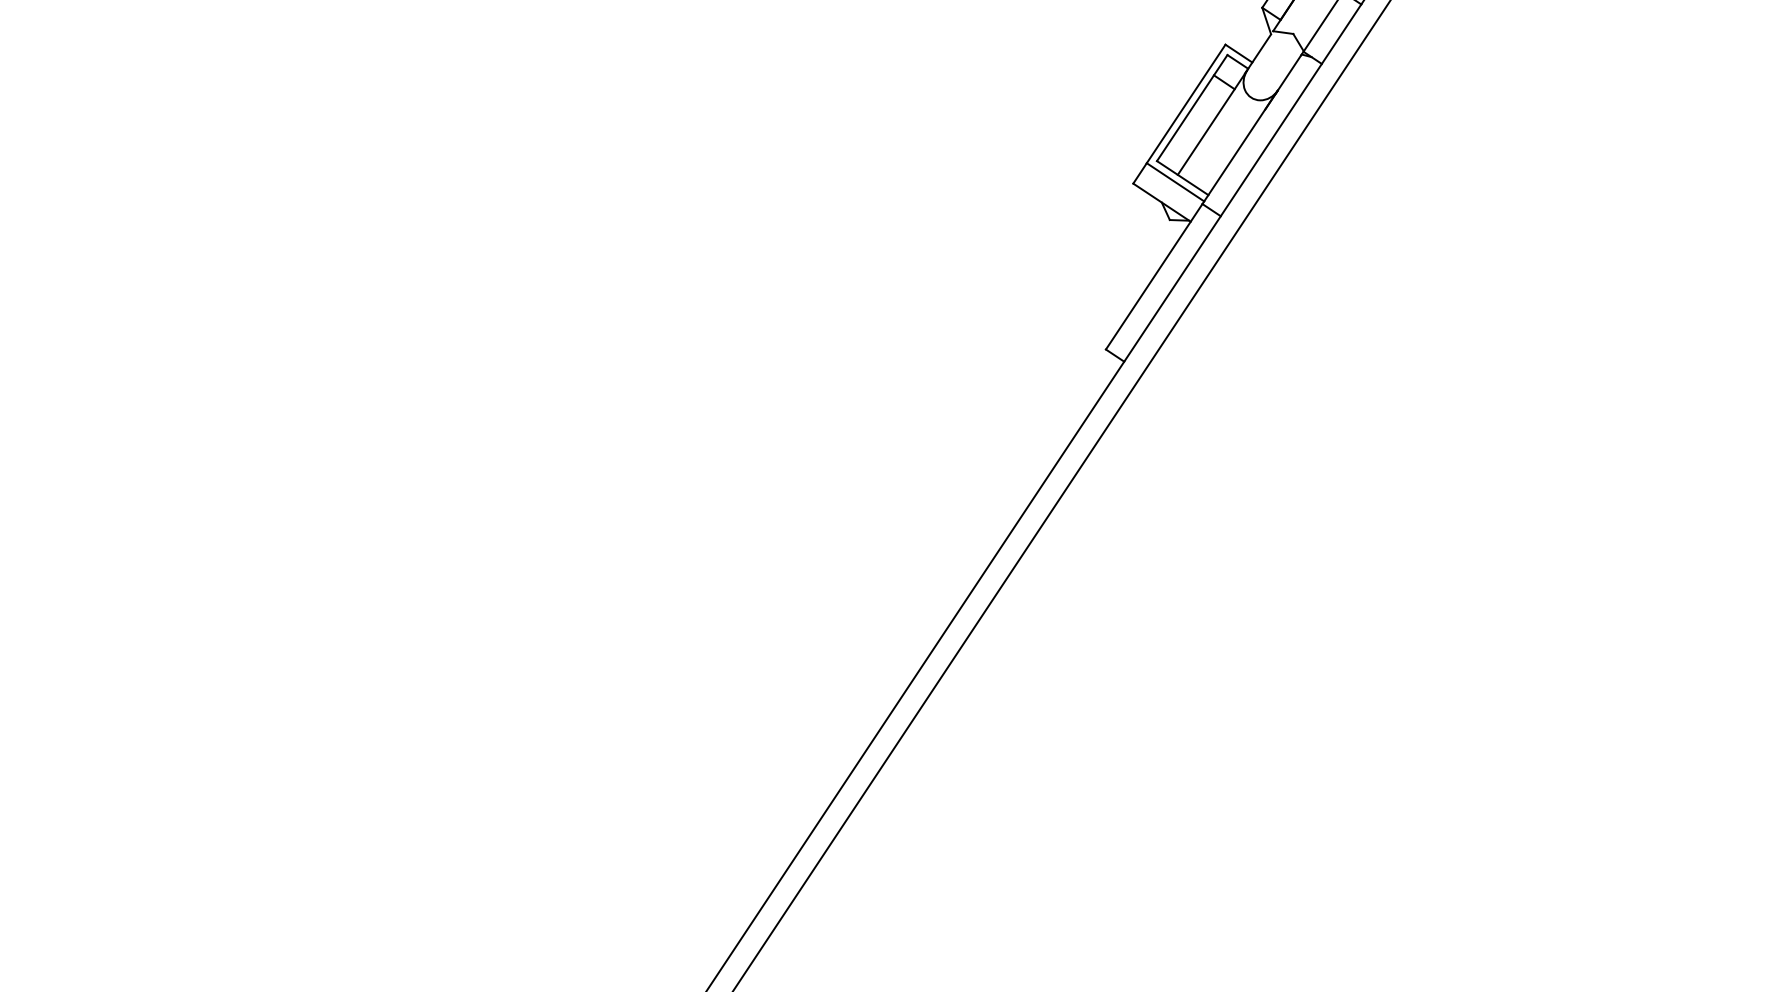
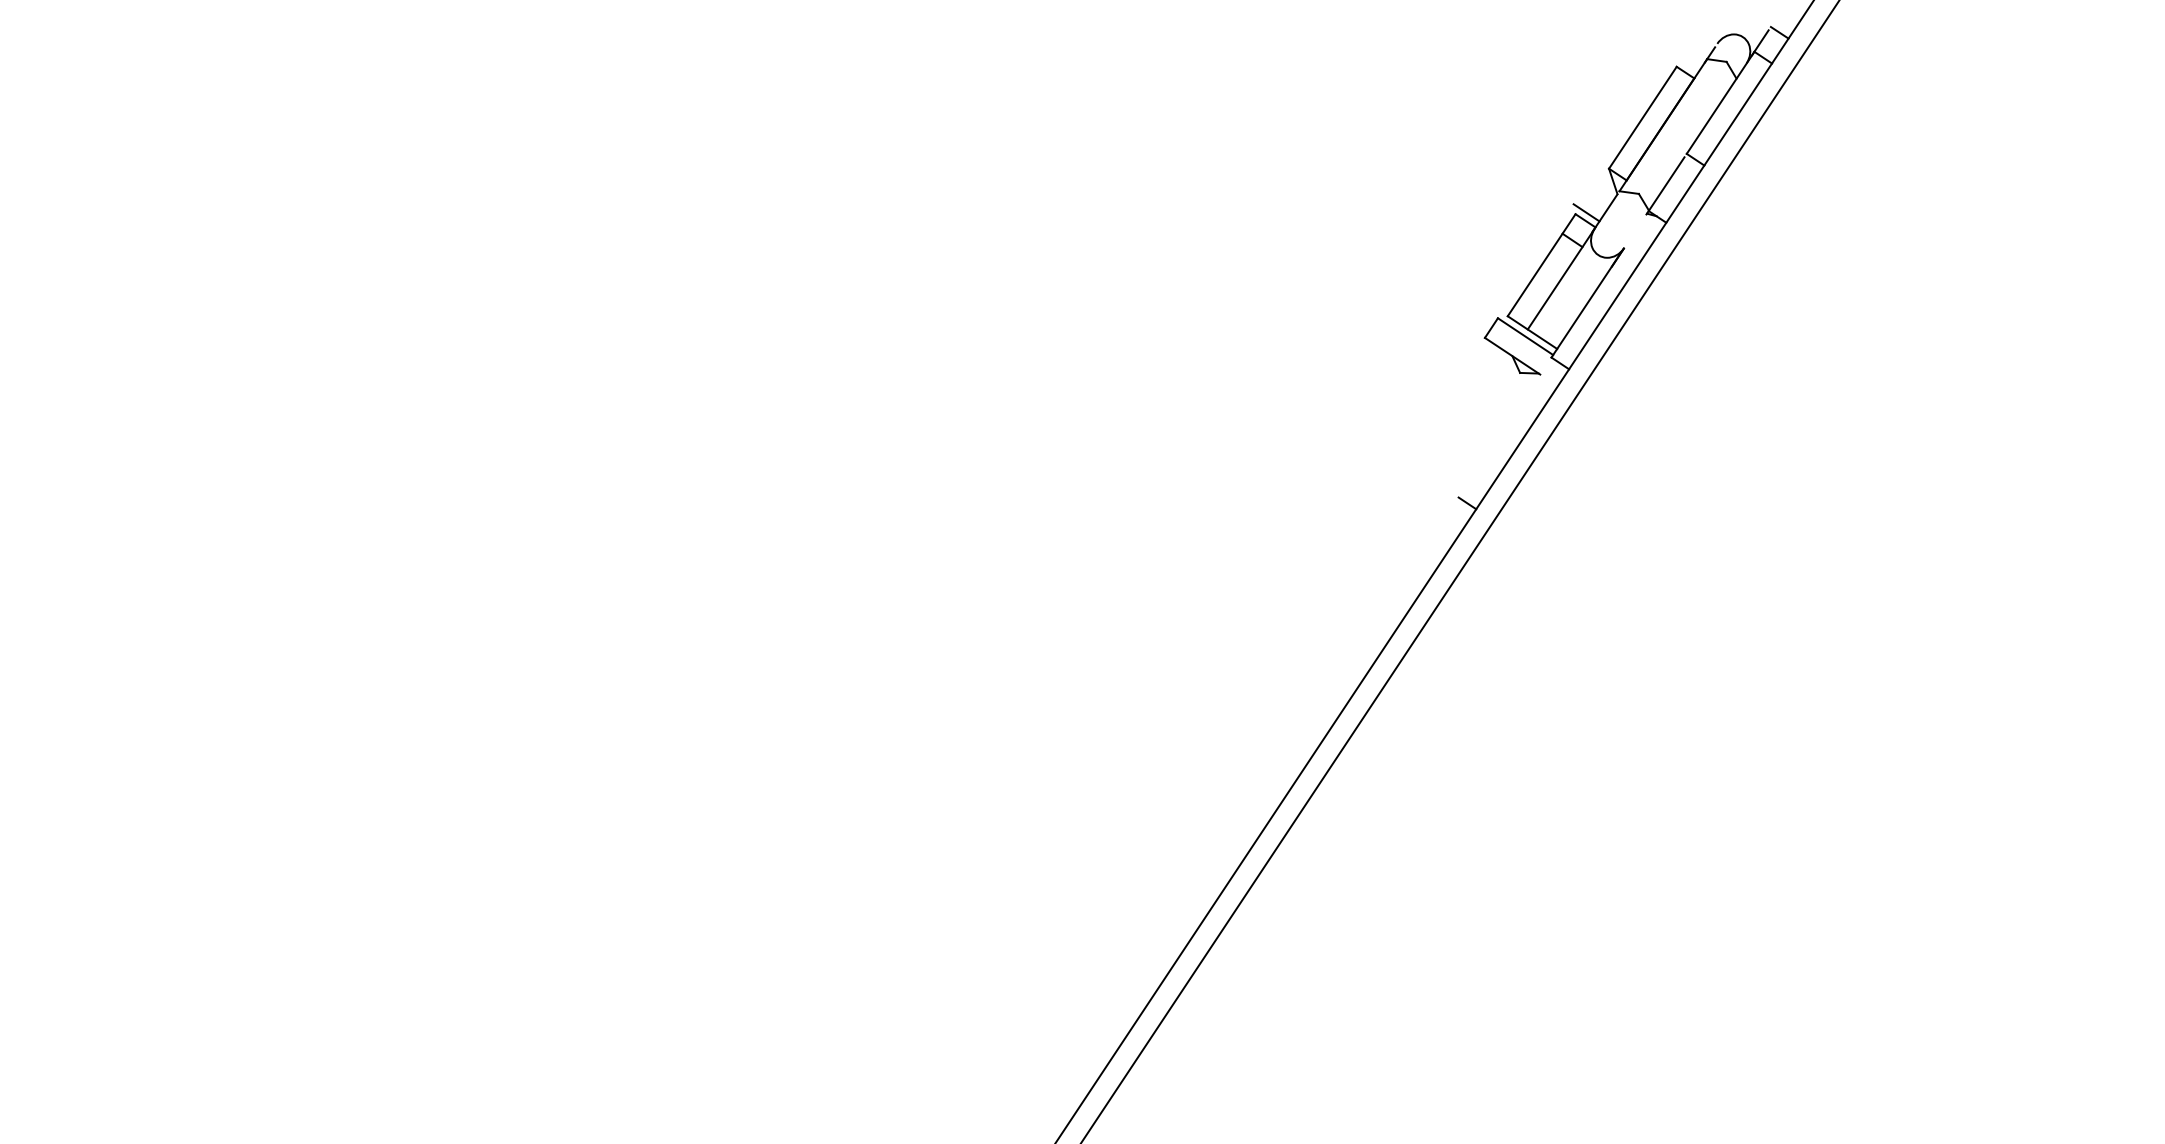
line: (1287, 74) -> (1633, 232), removed
line: (1185, 104) -> (1535, 261), removed
line: (1153, 276) -> (1504, 427), removed

